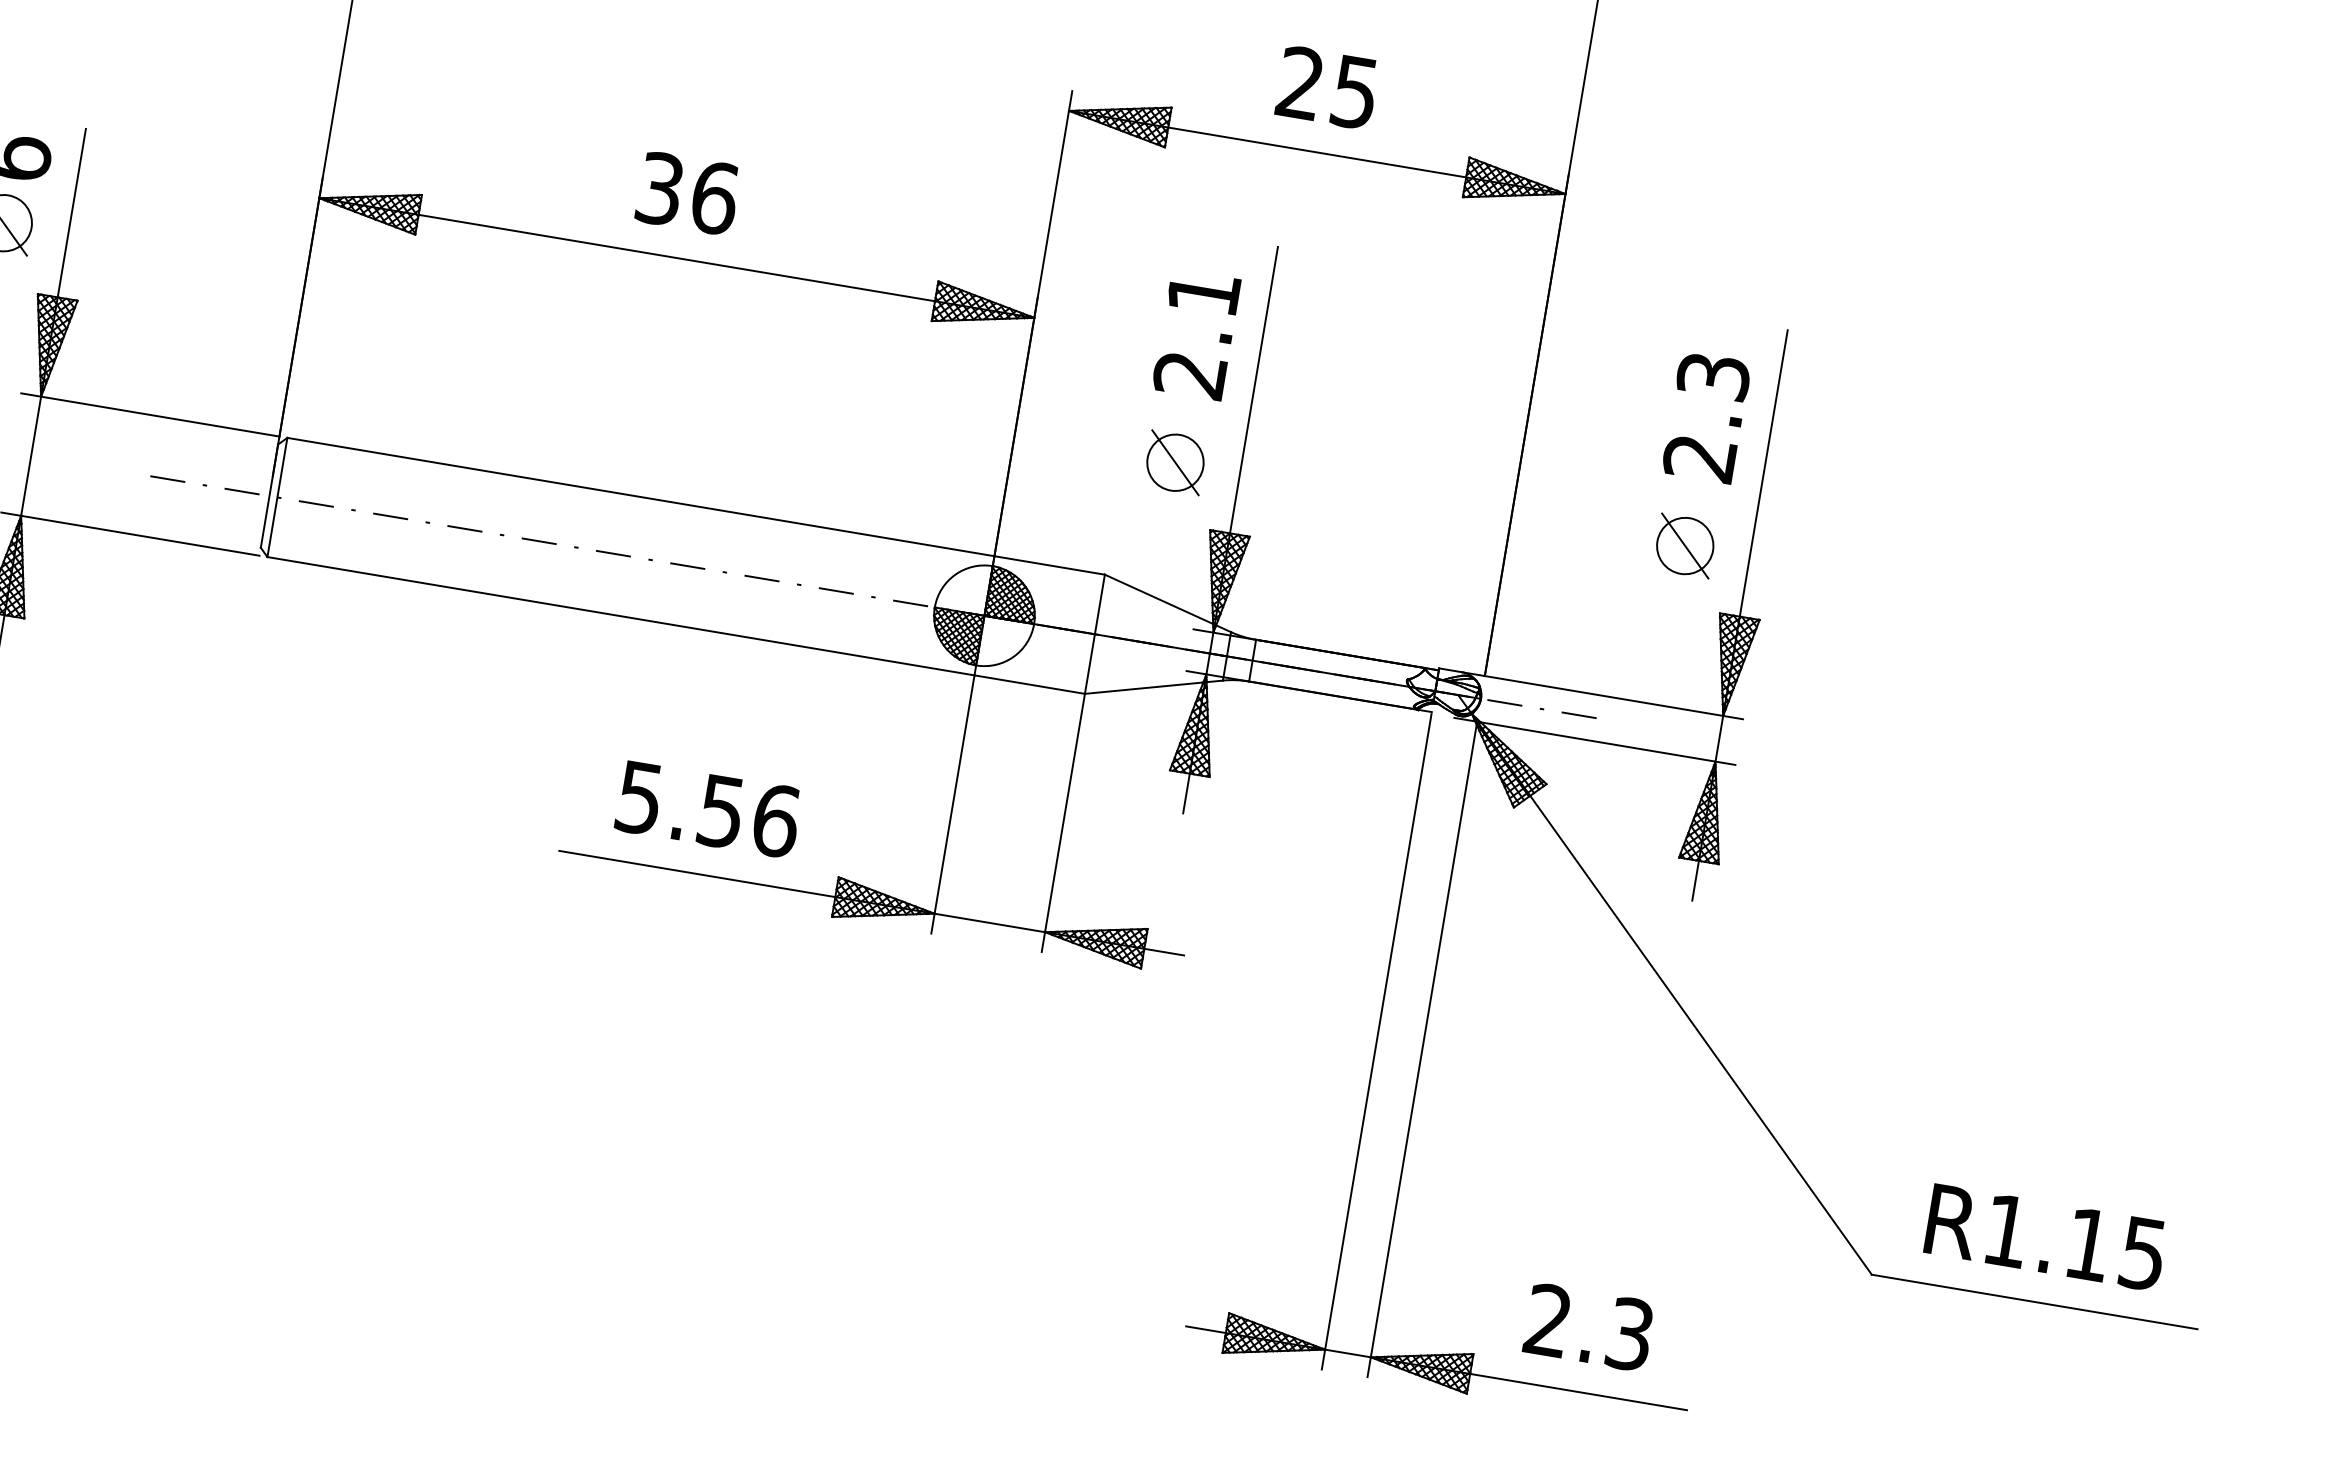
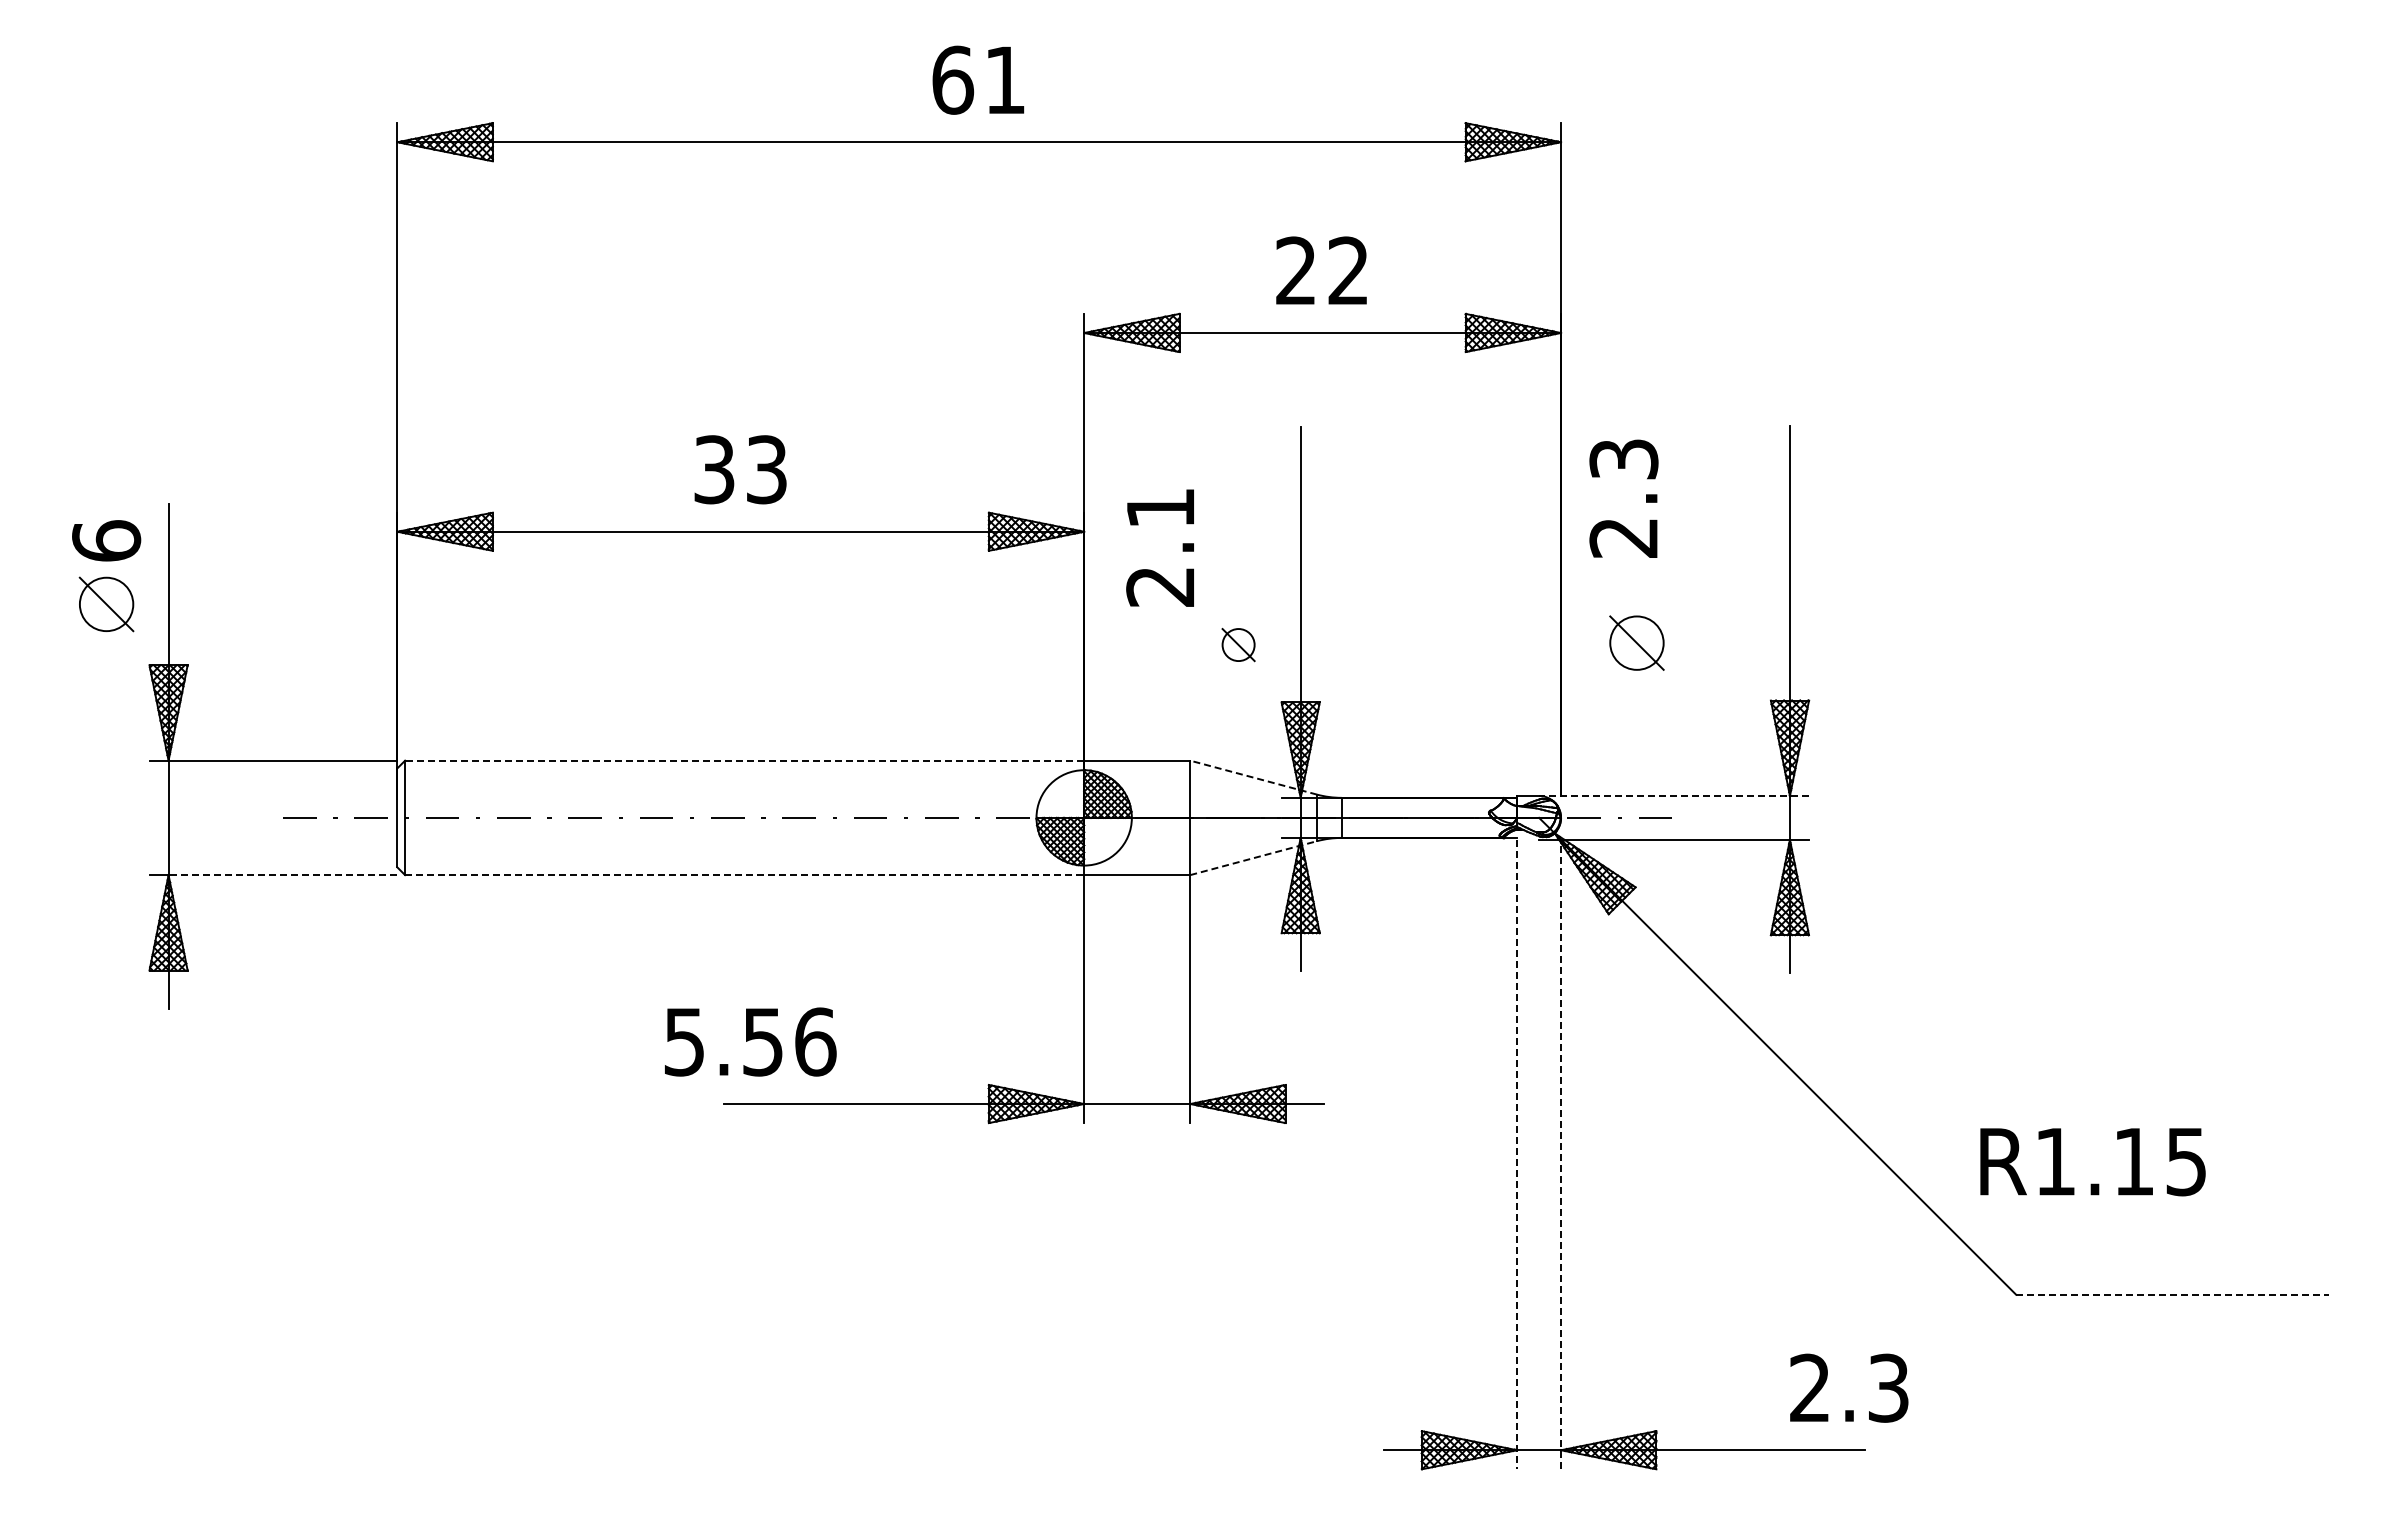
text: (1354, 91) -> (1347, 270), 25 -> 22
text: (715, 197) -> (767, 469), 36 -> 33
text: (1195, 333) -> (1159, 547), moved
text: (1706, 417) -> (1623, 498), moved
part: (1175, 462) -> (1238, 644), size x0.6
line: (640, 496) -> (744, 760), solid -> dashed
line: (139, 536) -> (282, 875), solid -> dashed
part: (1684, 545) -> (1636, 642), moved
line: (1167, 603) -> (1253, 777), solid -> dashed
line: (620, 616) -> (744, 875), solid -> dashed
line: (1153, 687) -> (1253, 858), solid -> dashed
line: (1603, 695) -> (1674, 795), solid -> dashed
text: (708, 808) -> (750, 1041), moved
line: (1377, 1041) -> (1517, 1154), solid -> dashed
line: (1422, 1049) -> (1561, 1154), solid -> dashed
text: (2045, 1238) -> (2092, 1162), moved
line: (2035, 1301) -> (2173, 1294), solid -> dashed
text: (1589, 1326) -> (1849, 1387), moved

